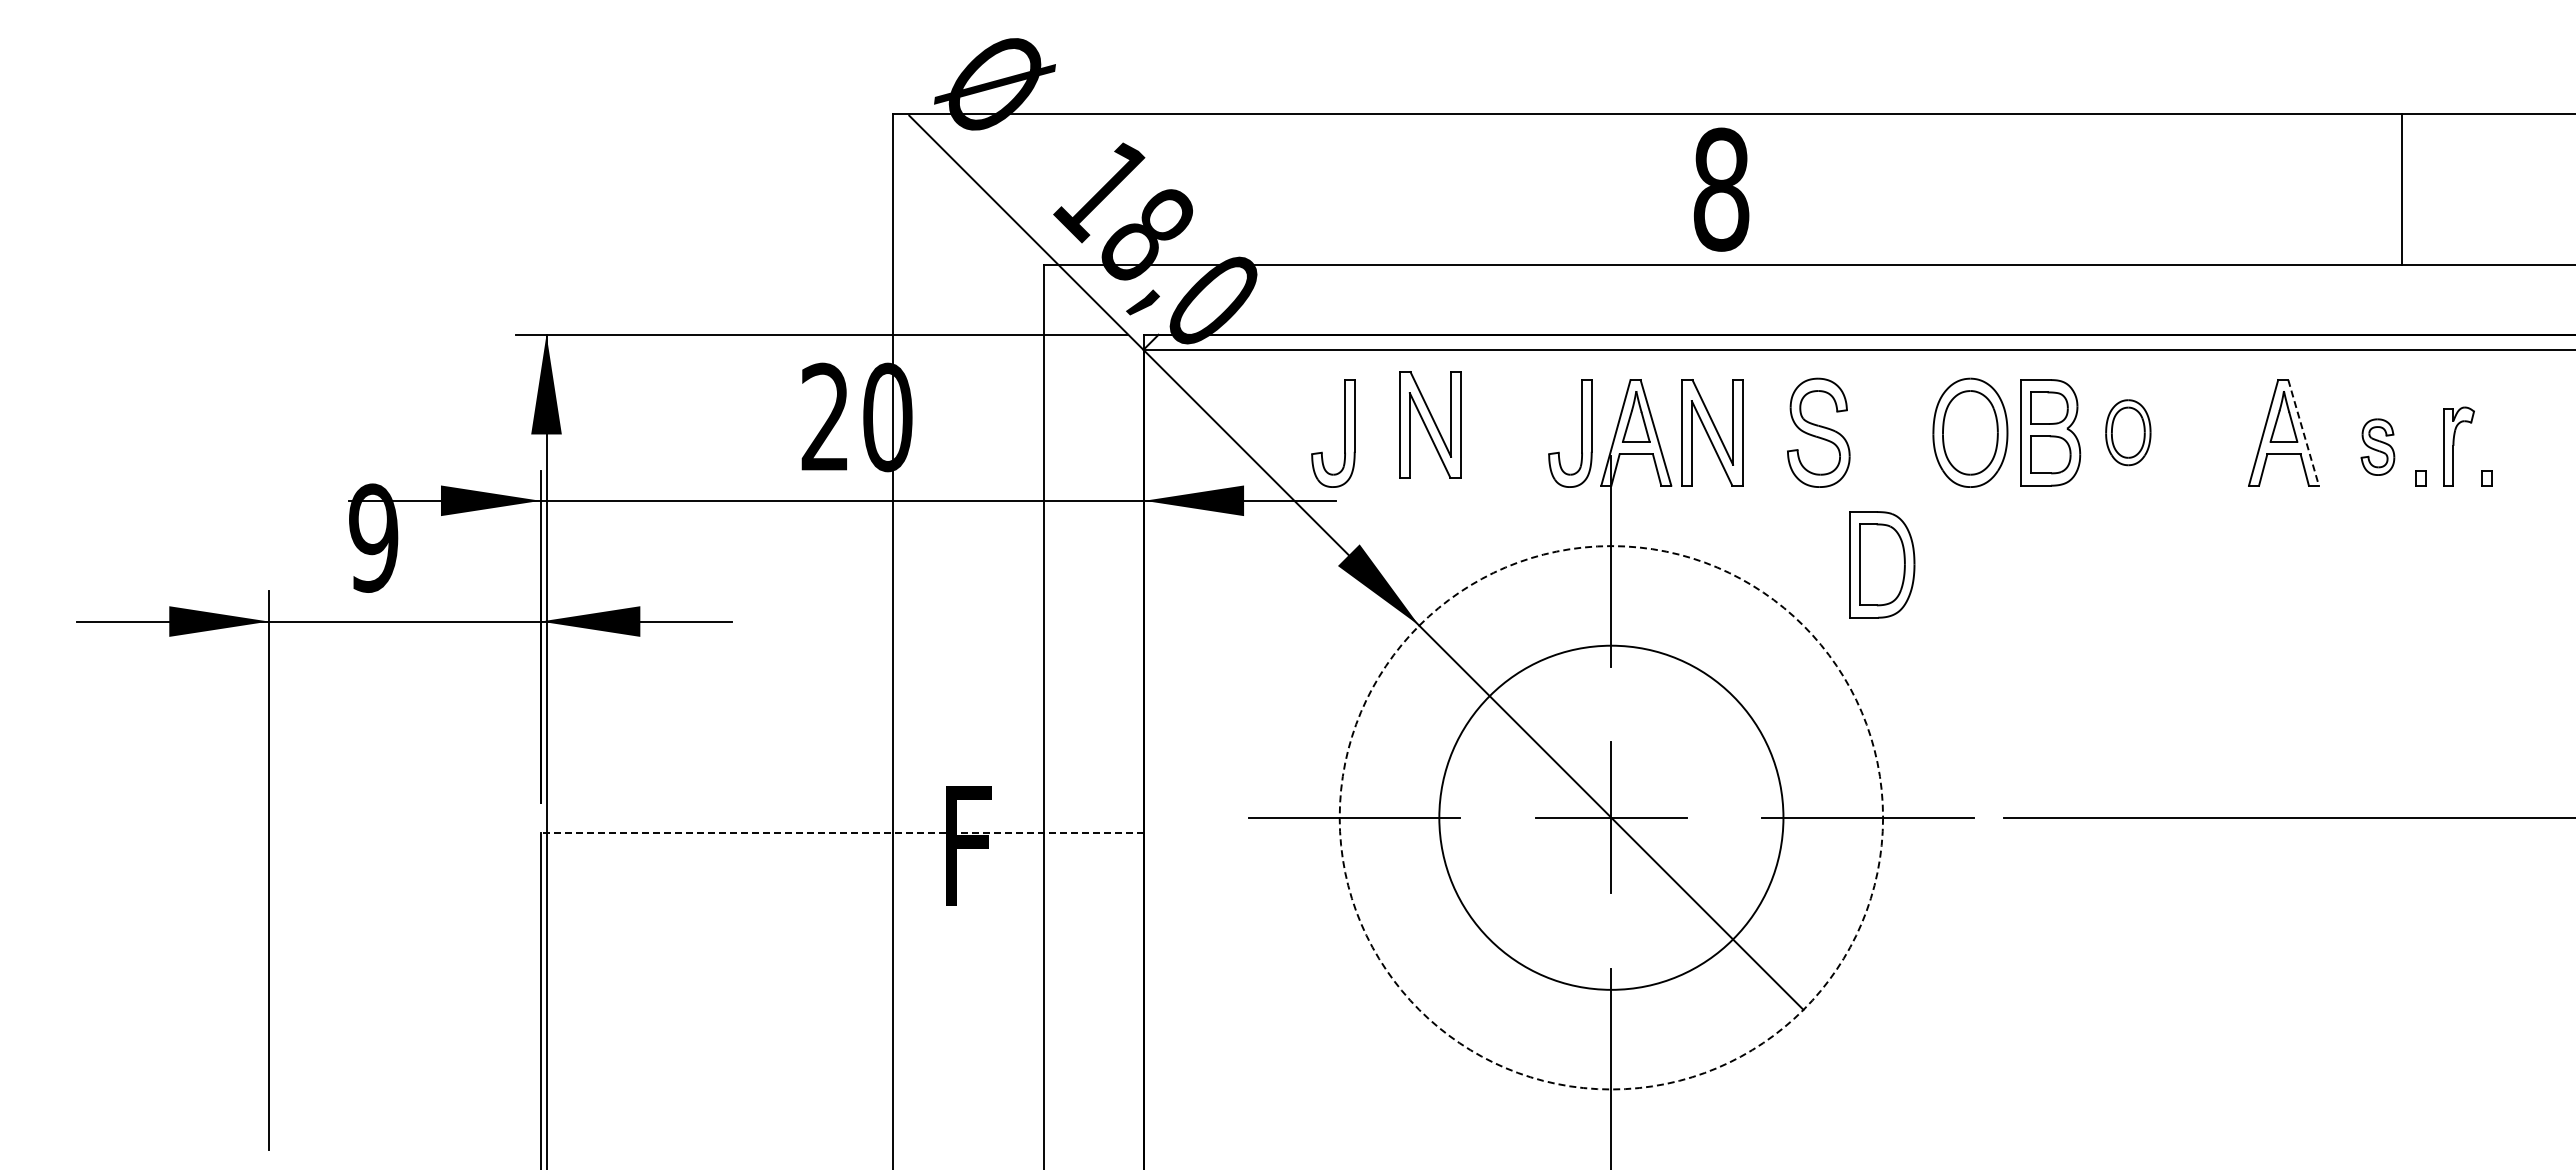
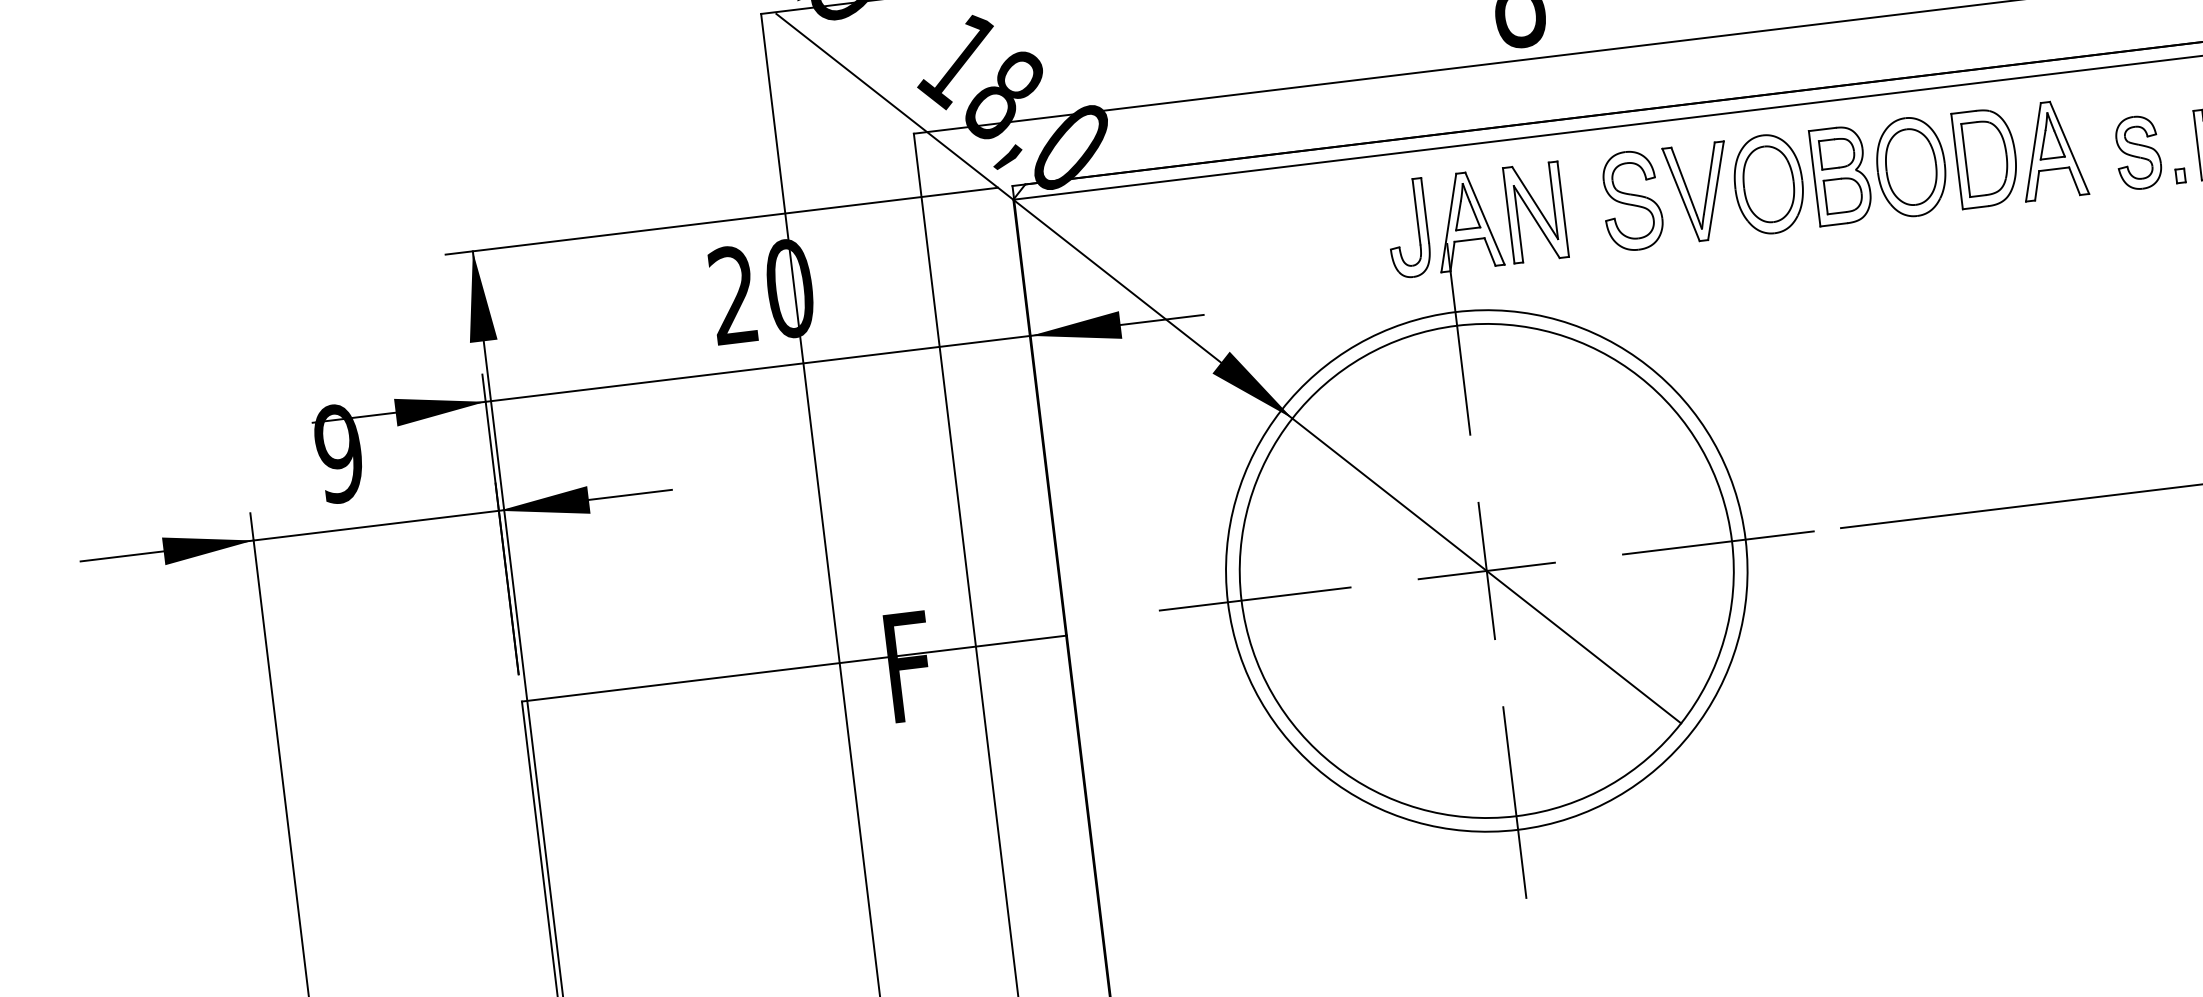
part: (1430, 424) -> (1280, 235), removed
part: (2128, 432) -> (1911, 166), size x1.67
part: (1344, 433) -> (1203, 253), removed
line: (2303, 433) -> (2069, 148), dashed -> solid
part: (1900, 435) -> (1705, 194), added
part: (2377, 446) -> (2137, 152), size x1.43
part: (1882, 564) -> (1986, 157), moved
circle: (1611, 817) -> (1486, 570), dashed -> solid
circle: (1611, 817) -> (1486, 570), size x1.67
line: (842, 832) -> (794, 668), dashed -> solid

